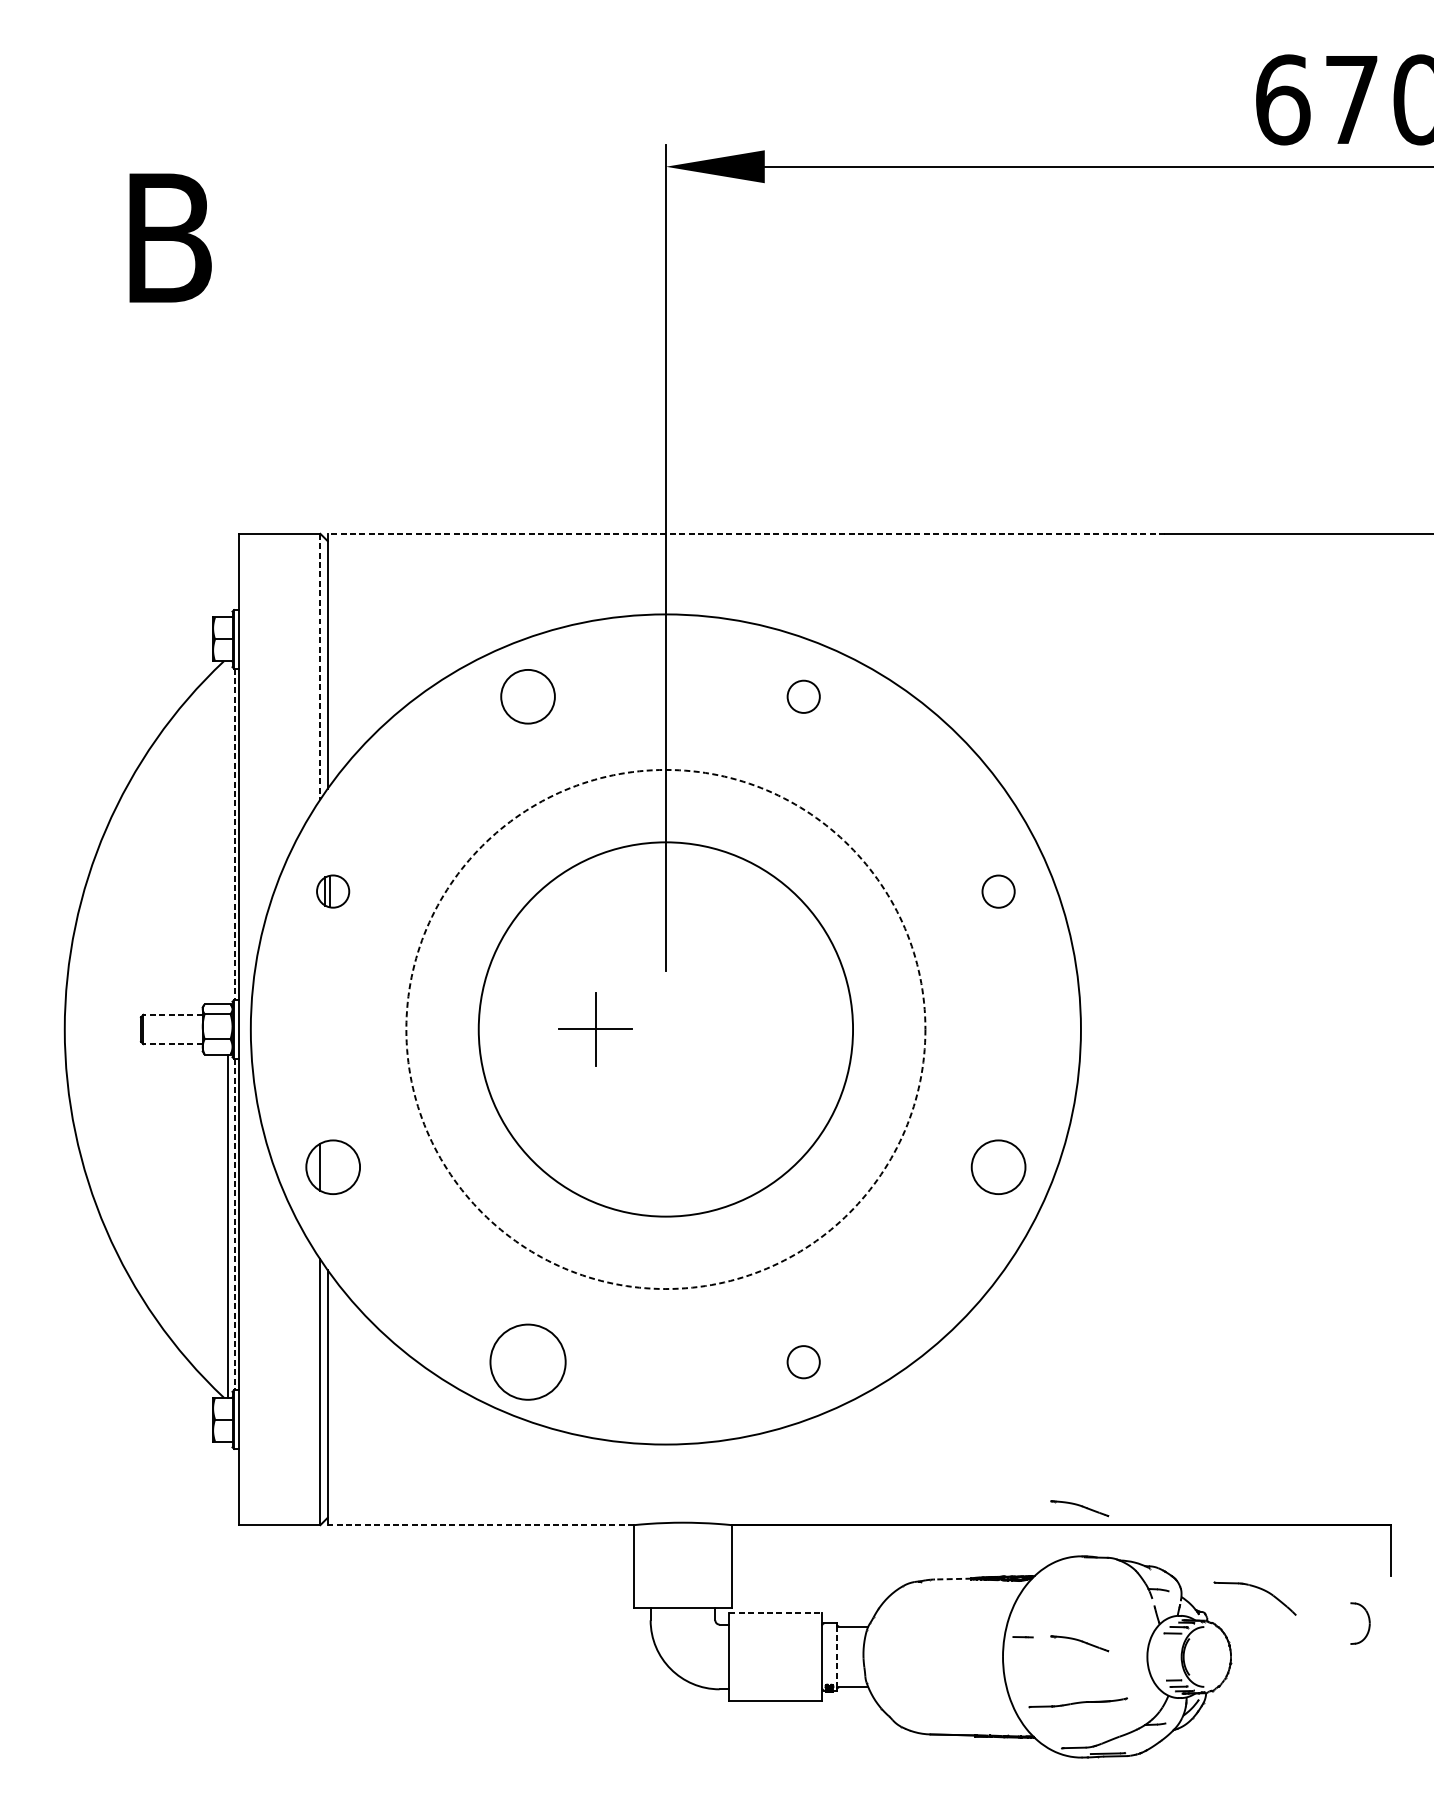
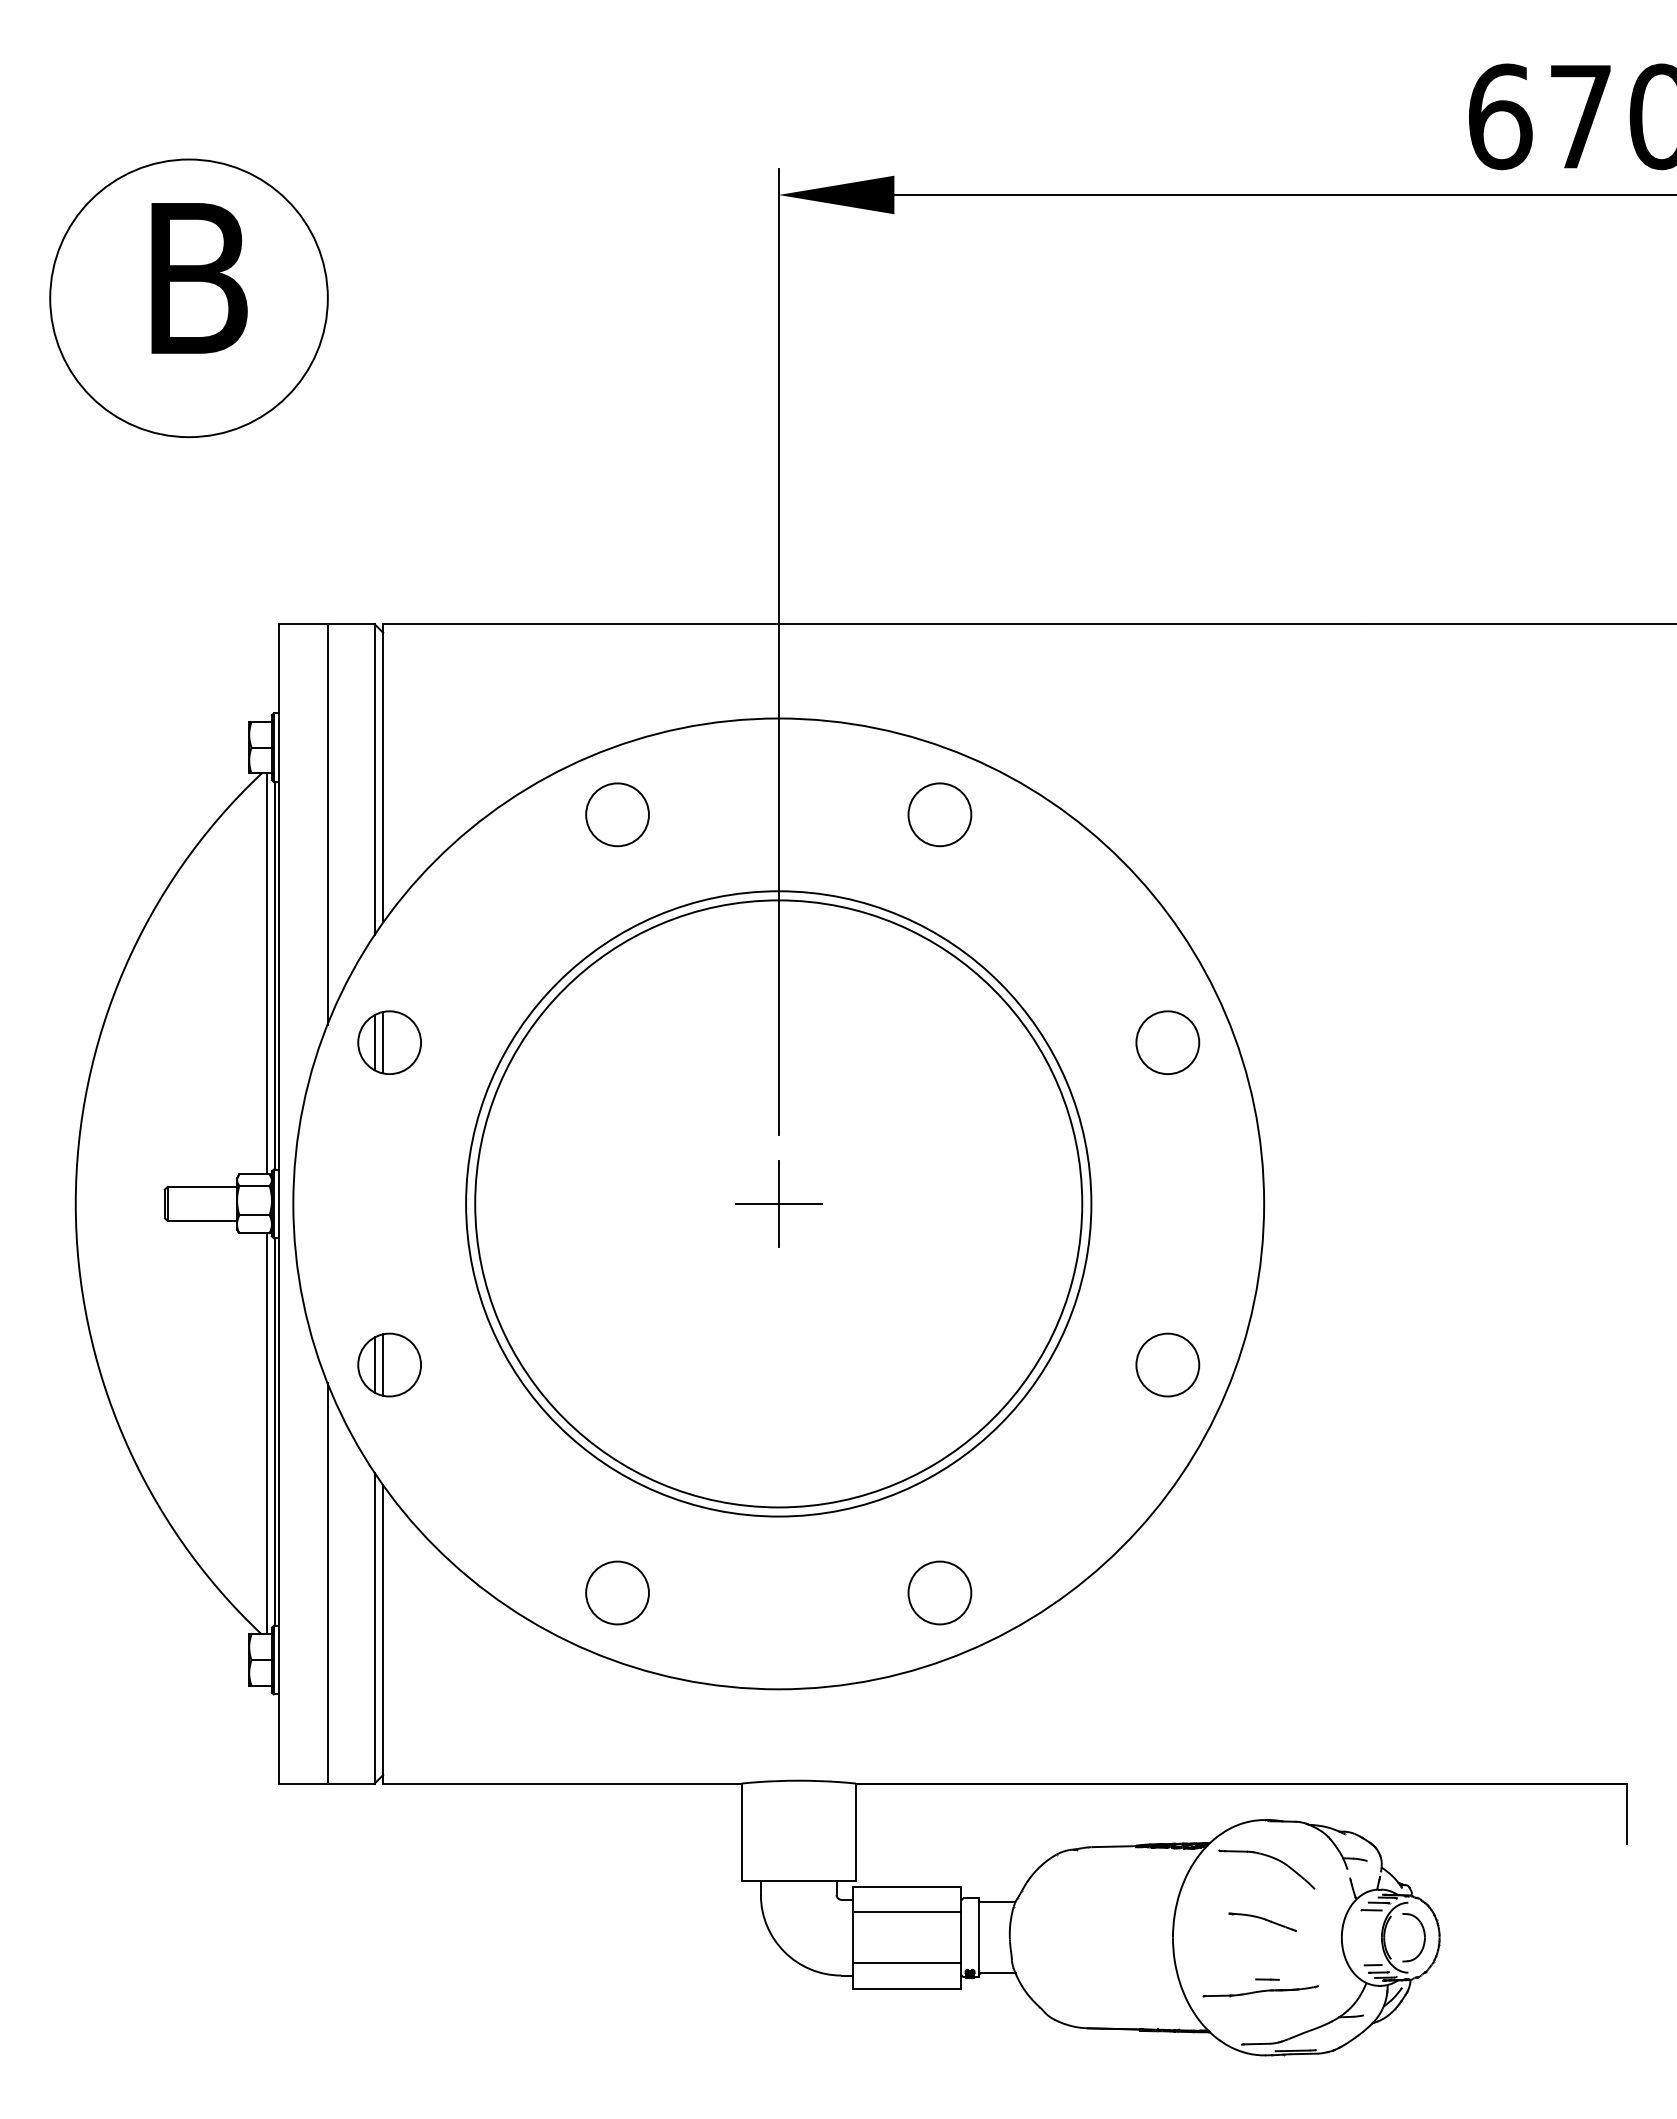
circle: (161, 255) -> (188, 298), added
line: (746, 534) -> (872, 624), dashed -> solid
line: (320, 667) -> (374, 780), dashed -> solid
circle: (803, 696) -> (939, 814), size x1.67
line: (280, 705) -> (327, 824), added
line: (228, 832) -> (267, 973), added
line: (234, 834) -> (274, 975), dashed -> solid
part: (333, 891) -> (389, 1042), size x1.67
circle: (998, 891) -> (1167, 1042), size x1.67
line: (173, 1014) -> (202, 1186), dashed -> solid
part: (595, 1029) -> (778, 1203), moved
circle: (665, 1029) -> (778, 1203), dashed -> solid
circle: (665, 1029) -> (778, 1203), size x1.43
line: (173, 1044) -> (202, 1221), dashed -> solid
line: (327, 1166) -> (383, 1364), added
line: (234, 1224) -> (274, 1432), dashed -> solid
line: (280, 1353) -> (327, 1582), added
circle: (528, 1361) -> (617, 1592), size x0.71
circle: (803, 1361) -> (939, 1592), size x1.67
part: (1079, 1507) -> (1262, 1763), removed
line: (480, 1525) -> (561, 1783), dashed -> solid
line: (953, 1578) -> (1114, 1846), dashed -> solid
part: (1259, 1589) -> (1271, 1858), moved
line: (776, 1613) -> (907, 1886), dashed -> solid
part: (1368, 1620) -> (1423, 1934), moved
line: (775, 1635) -> (906, 1912), added
line: (1023, 1637) -> (1267, 1979), moved
line: (836, 1656) -> (978, 1937), dashed -> solid
line: (775, 1679) -> (906, 1963), added

